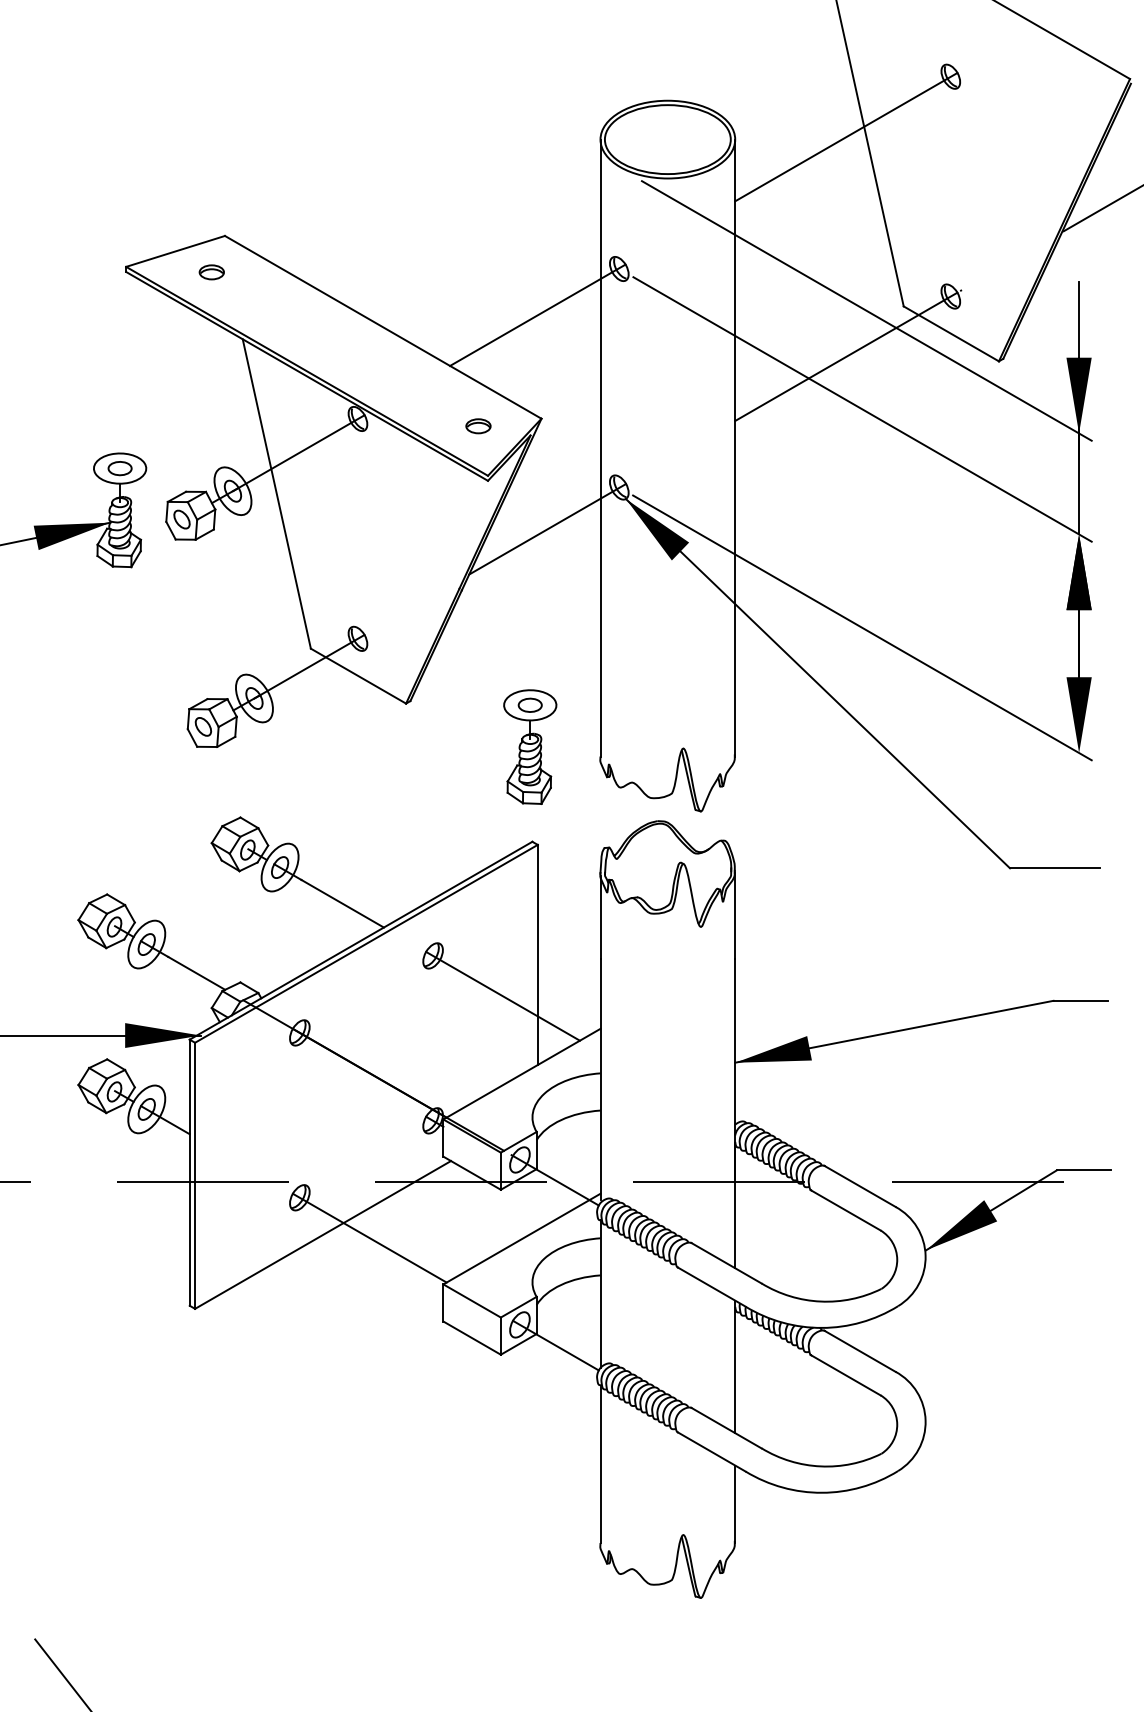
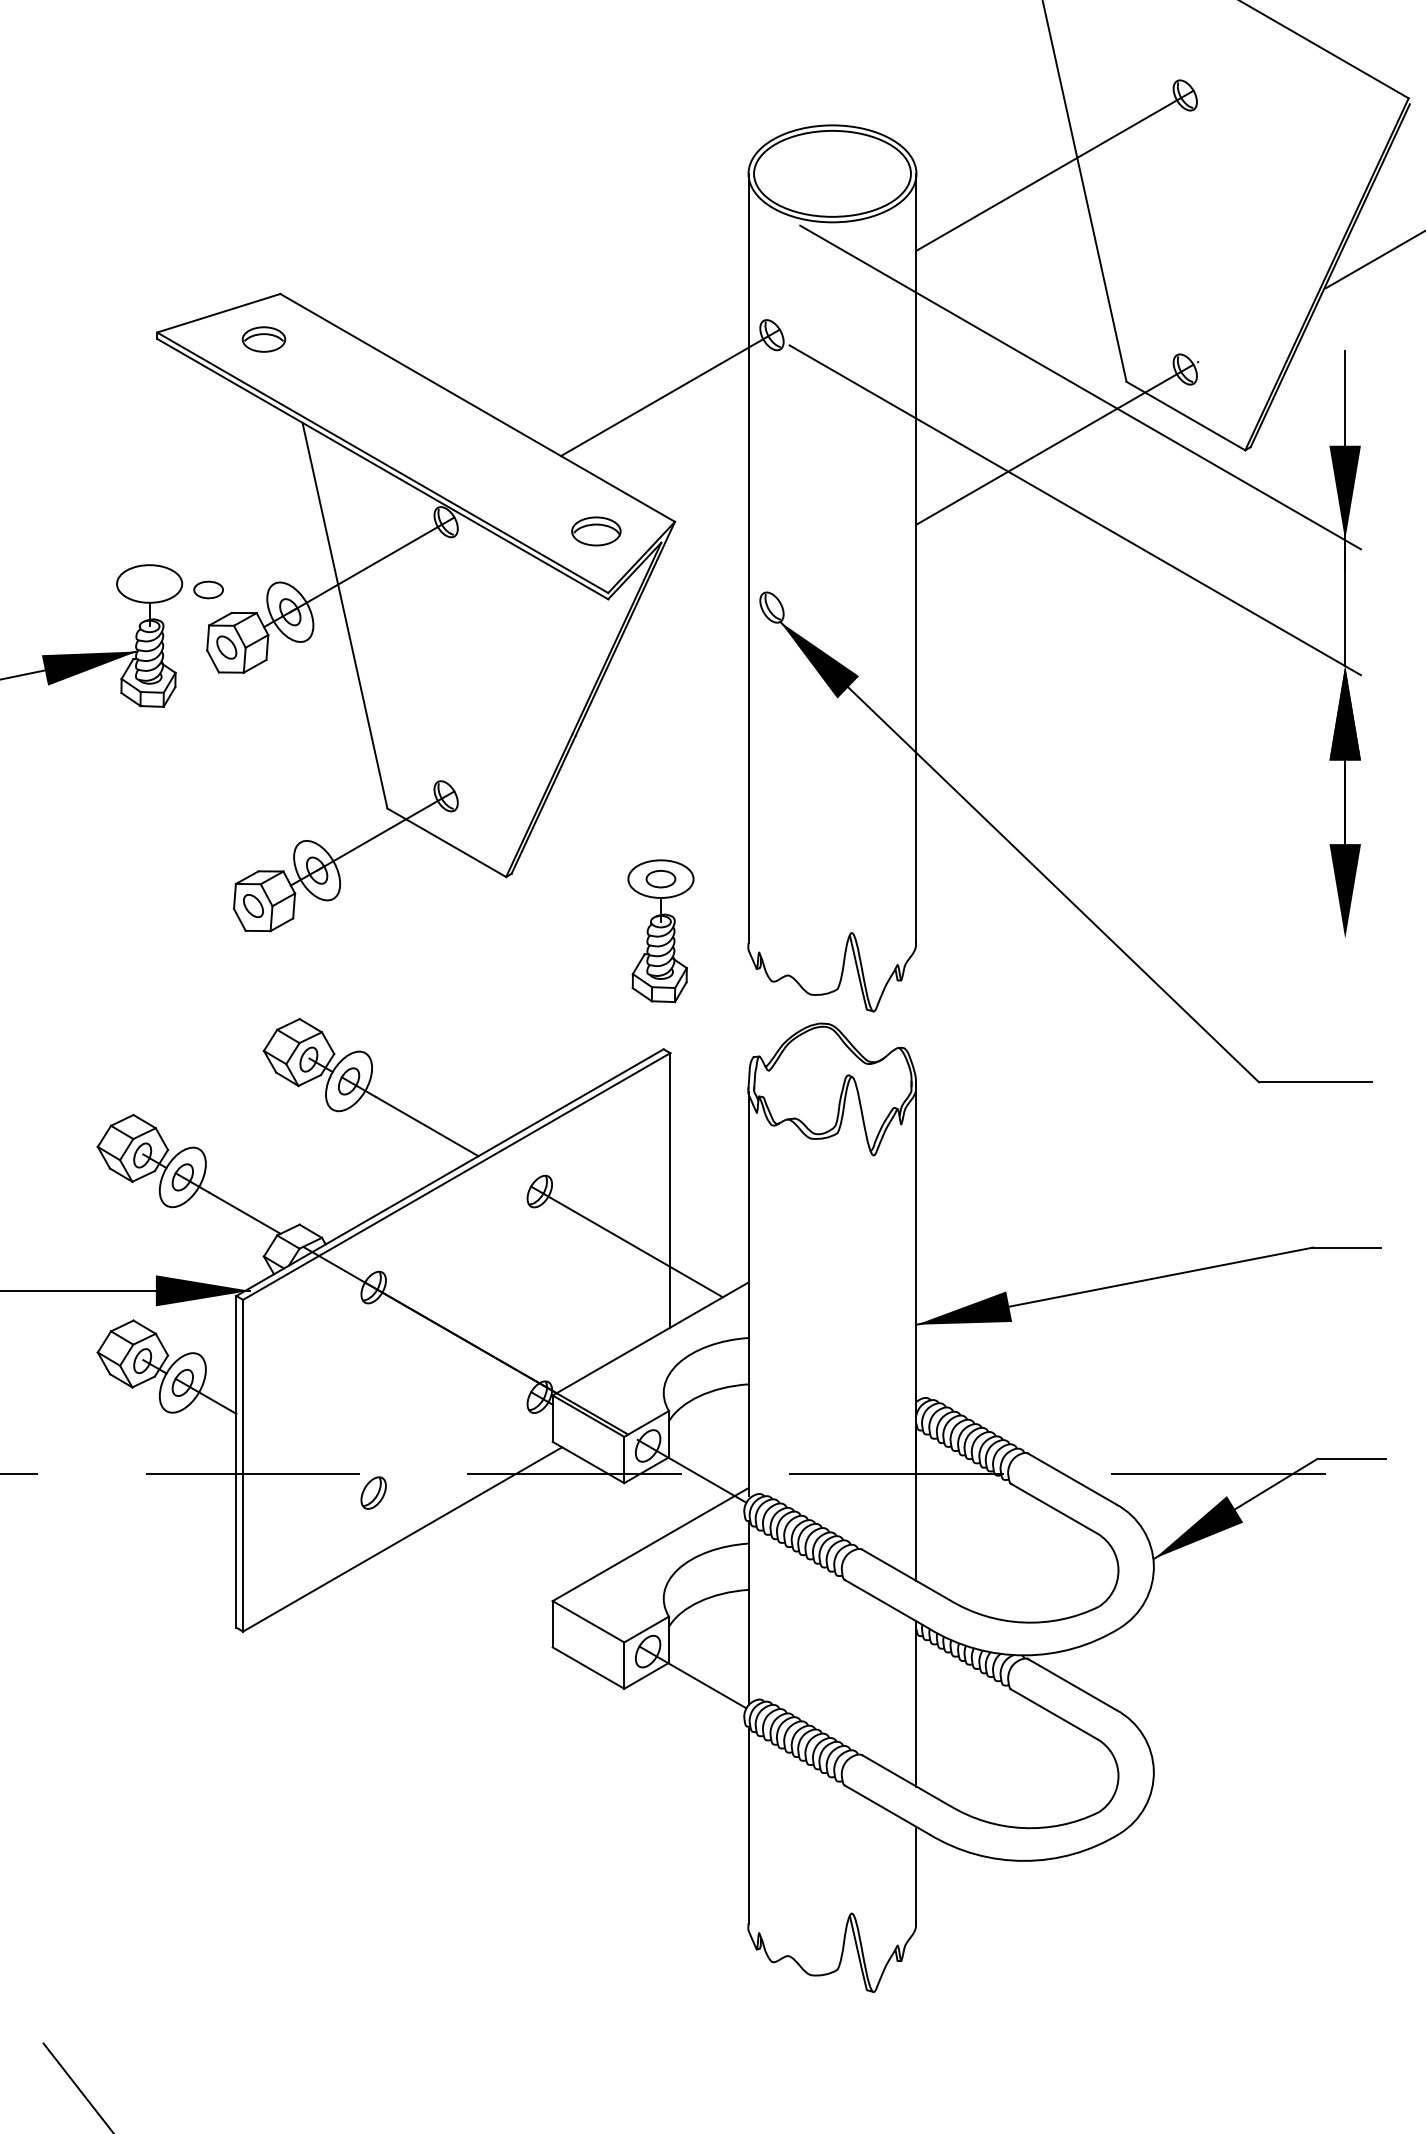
part: (211, 271) -> (263, 338), size x1.4
part: (478, 425) -> (596, 530), size x1.6
part: (120, 468) -> (208, 589), moved
line: (547, 529) -> (682, 659), removed
line: (861, 627) -> (1074, 782), removed
line: (369, 1238) -> (460, 1543), removed

